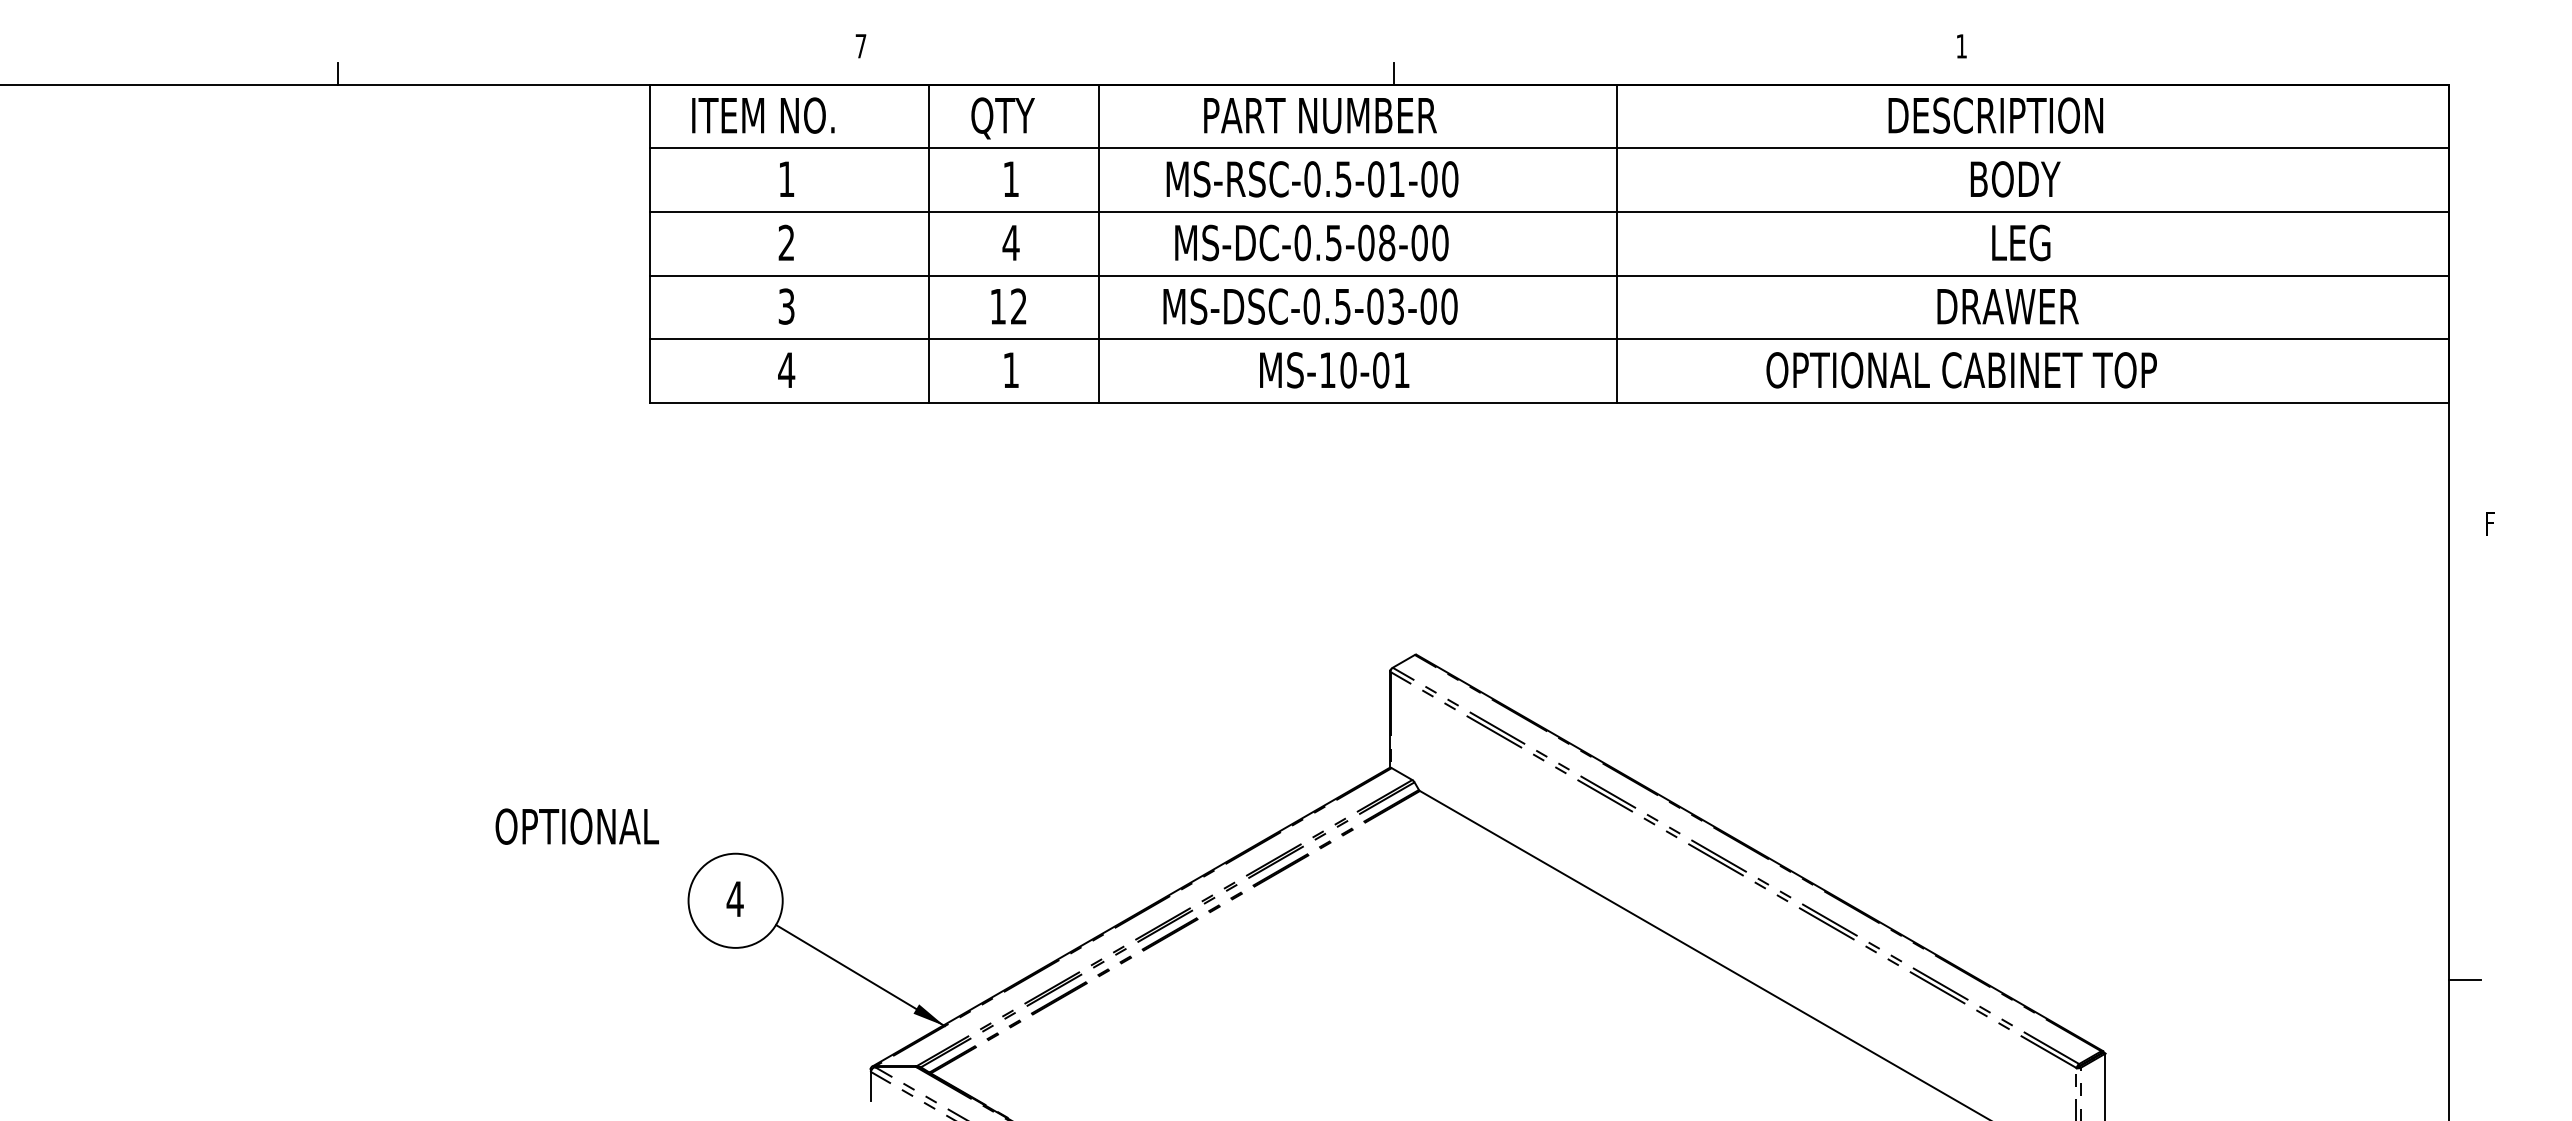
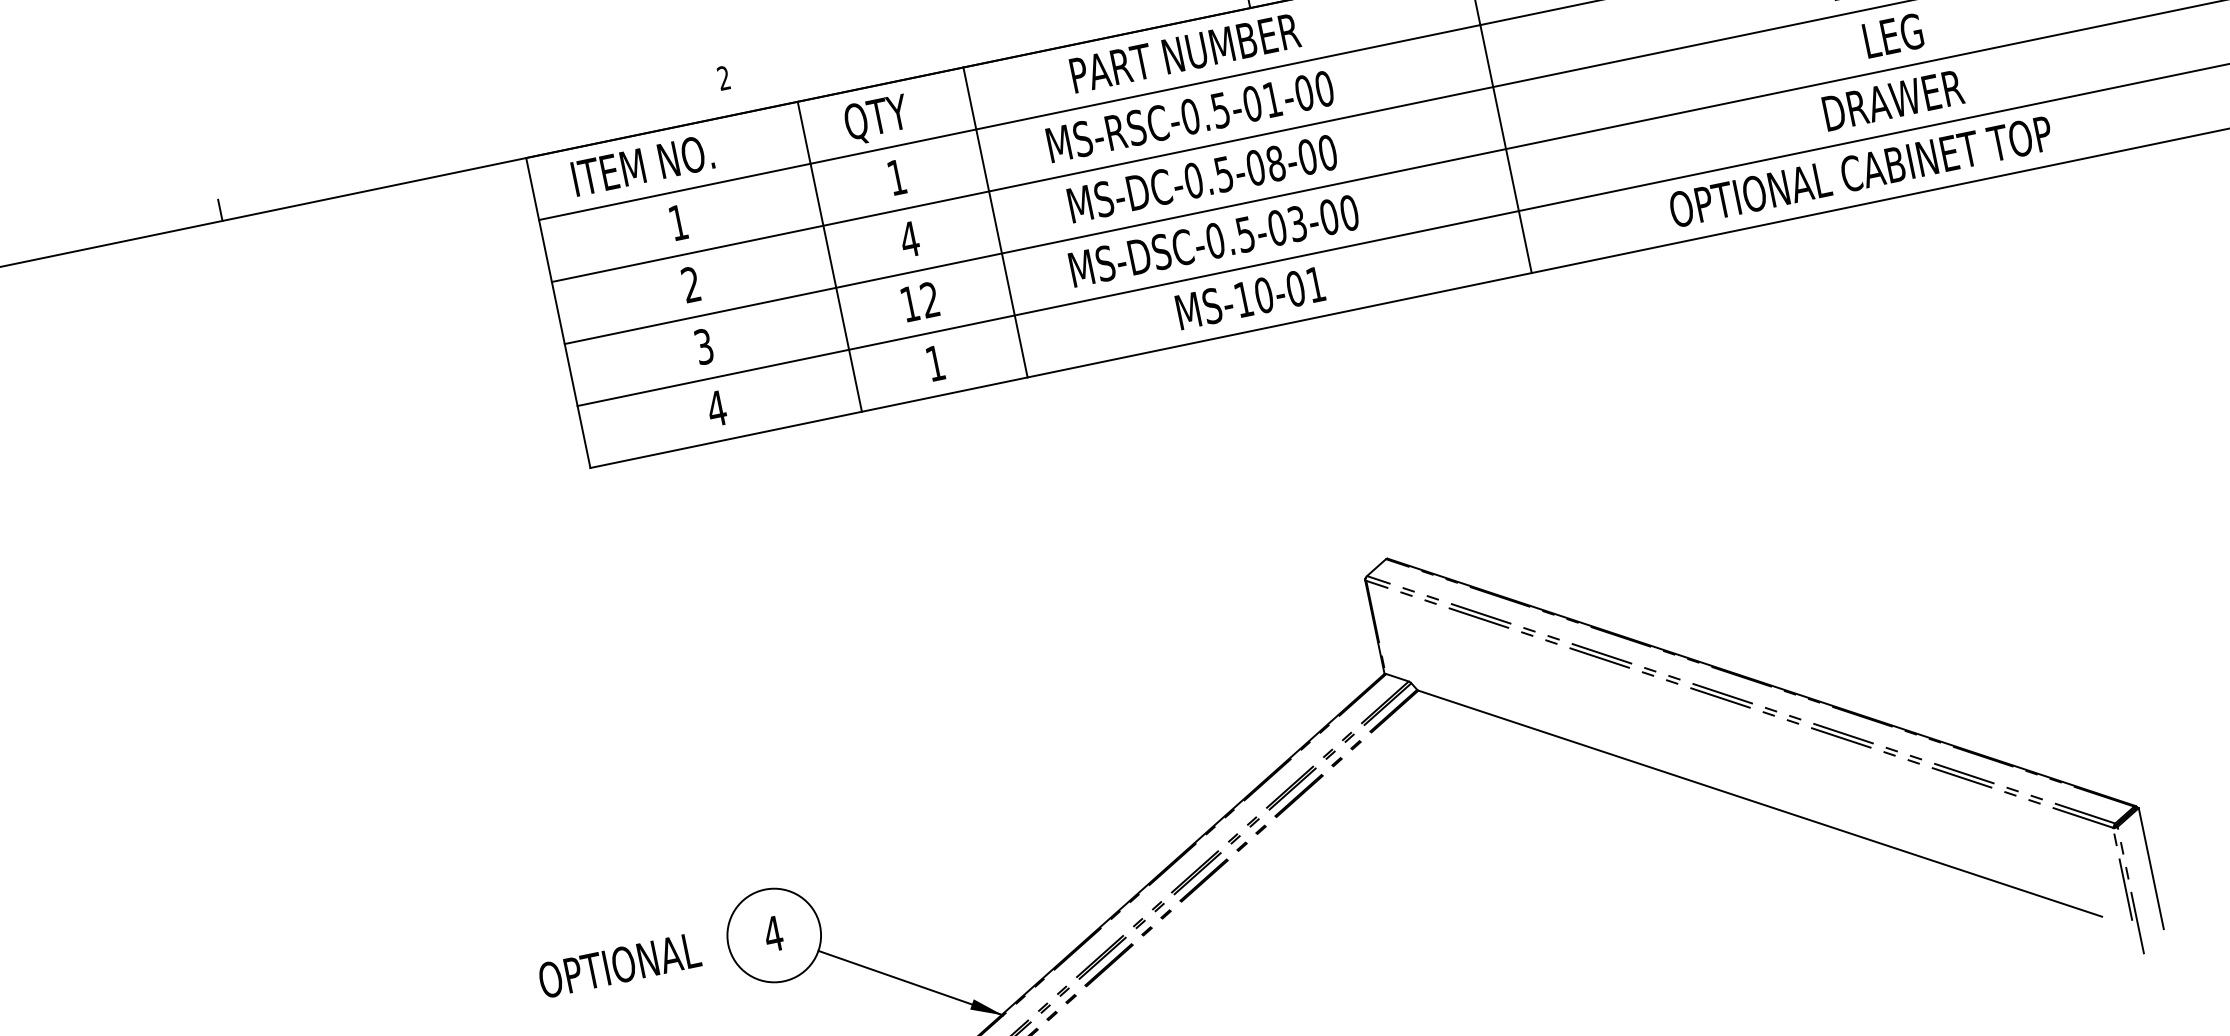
text: (860, 45) -> (723, 77), 7 -> 2
text: (576, 826) -> (618, 965), moved

